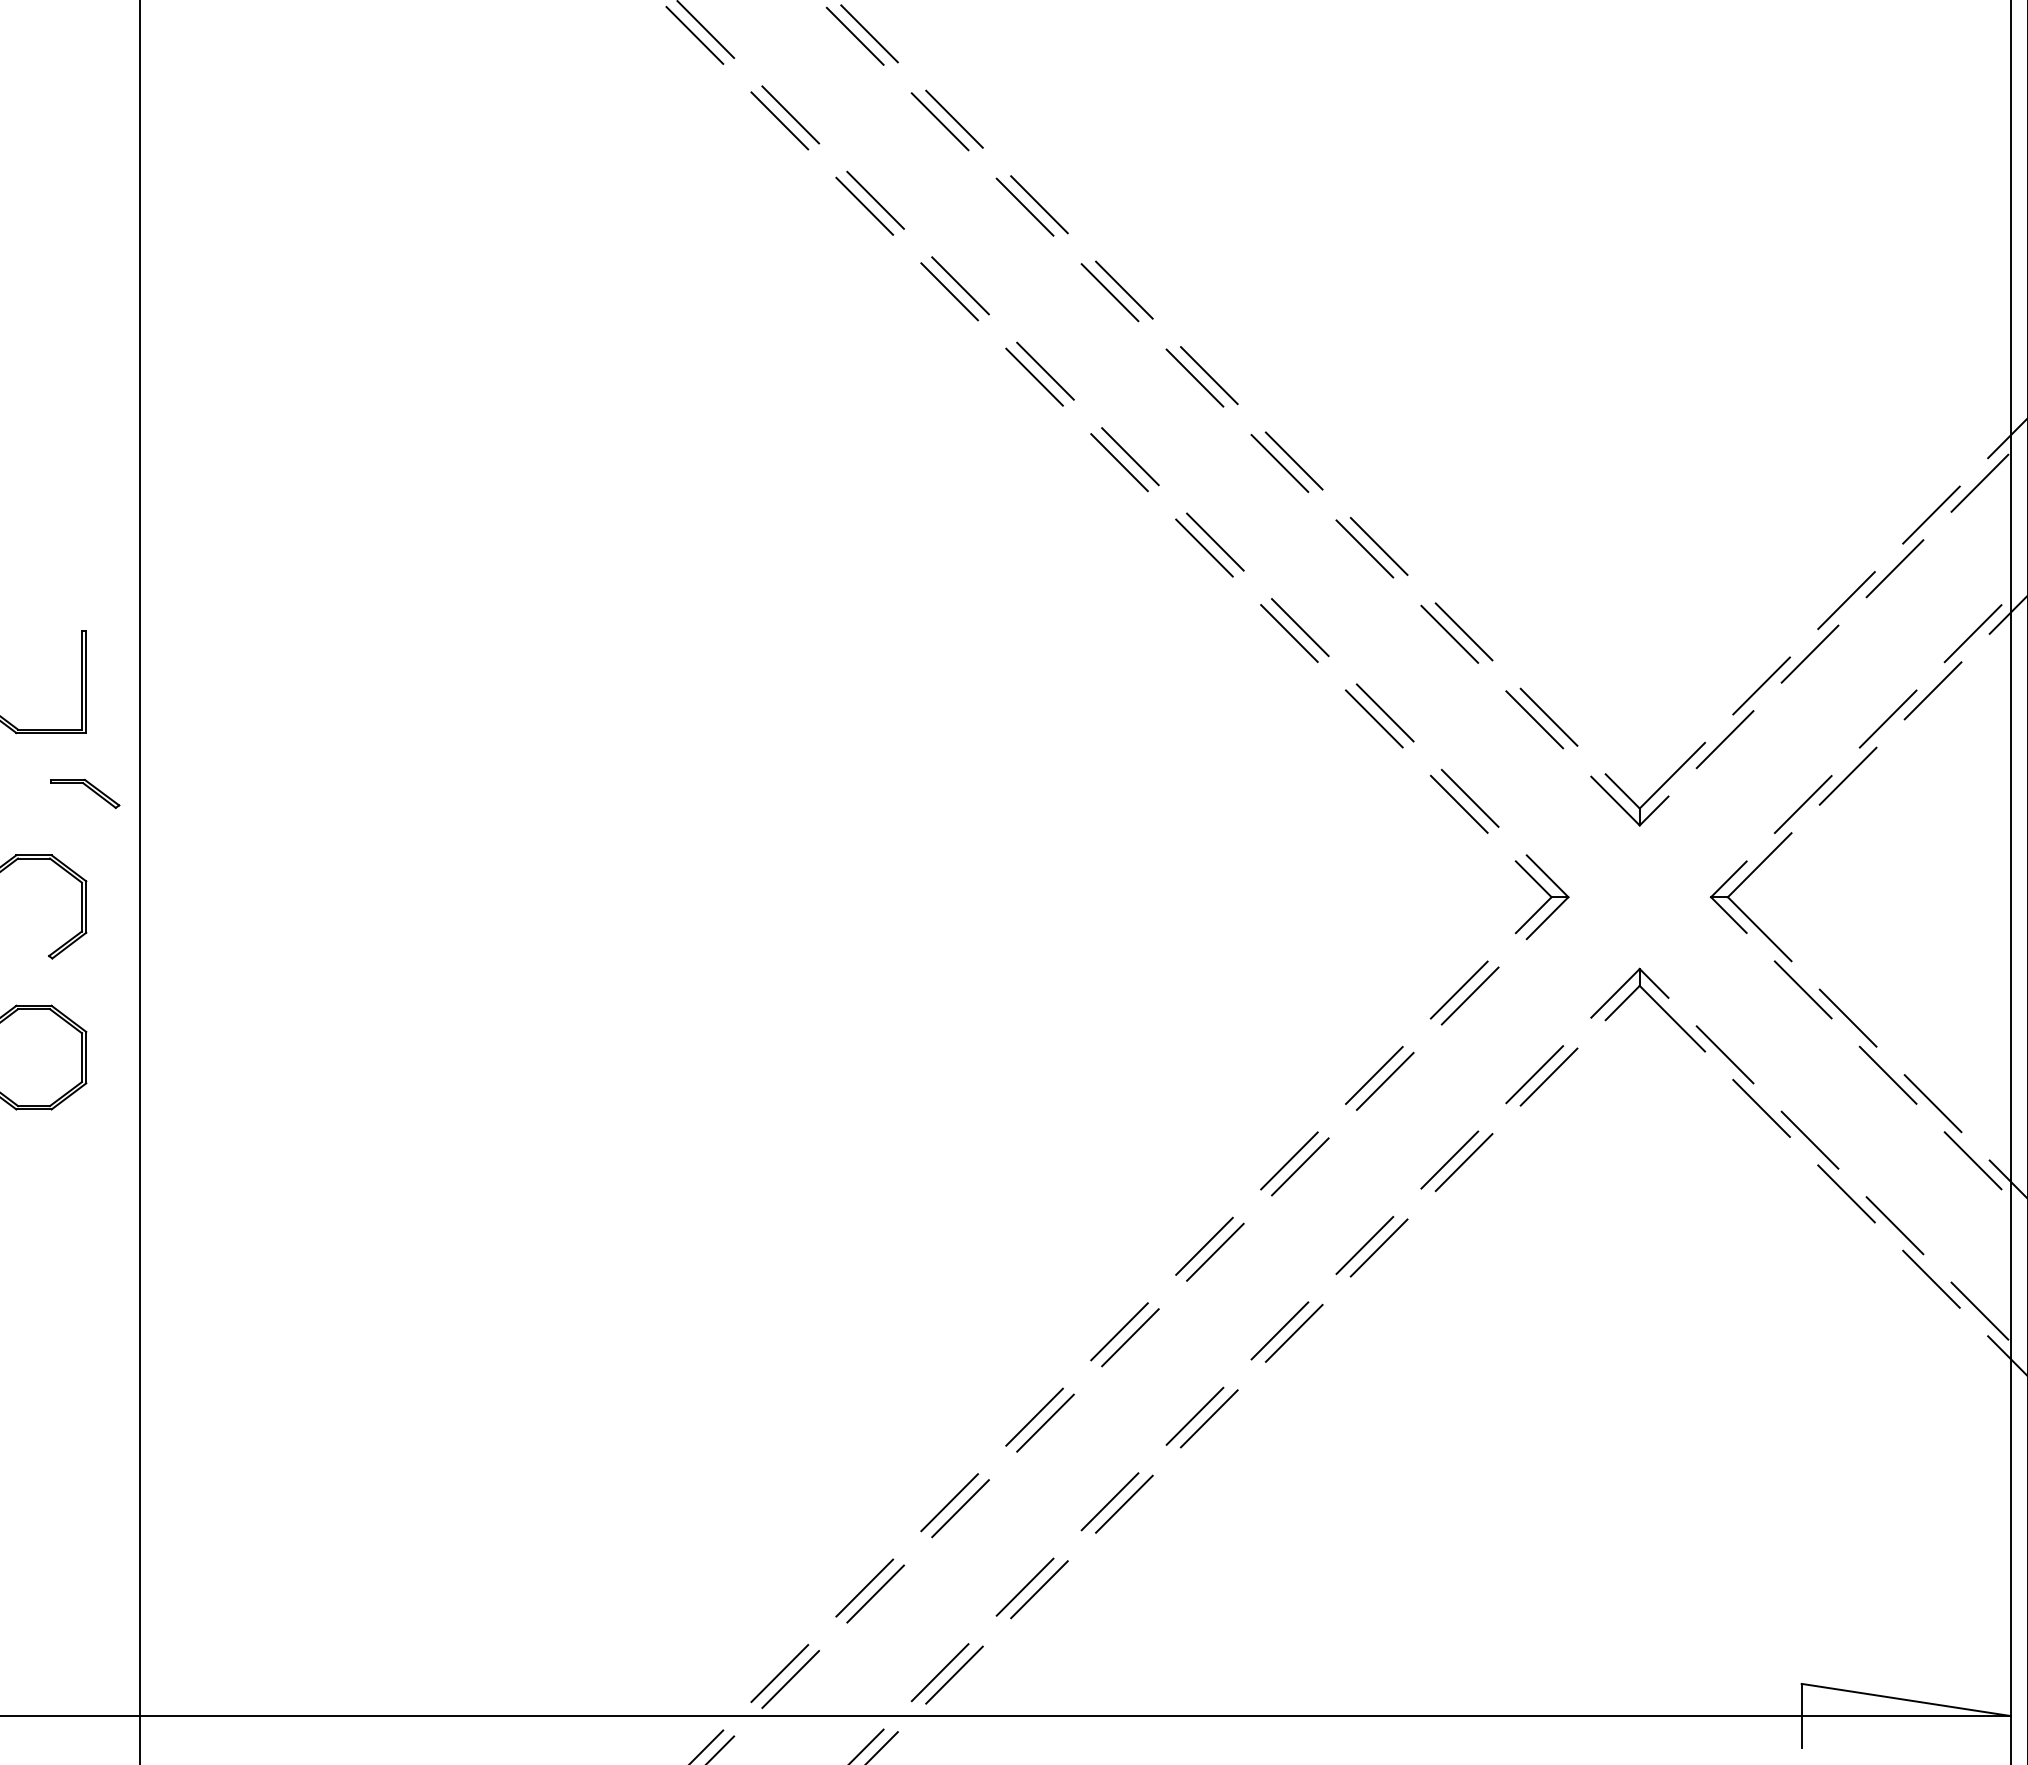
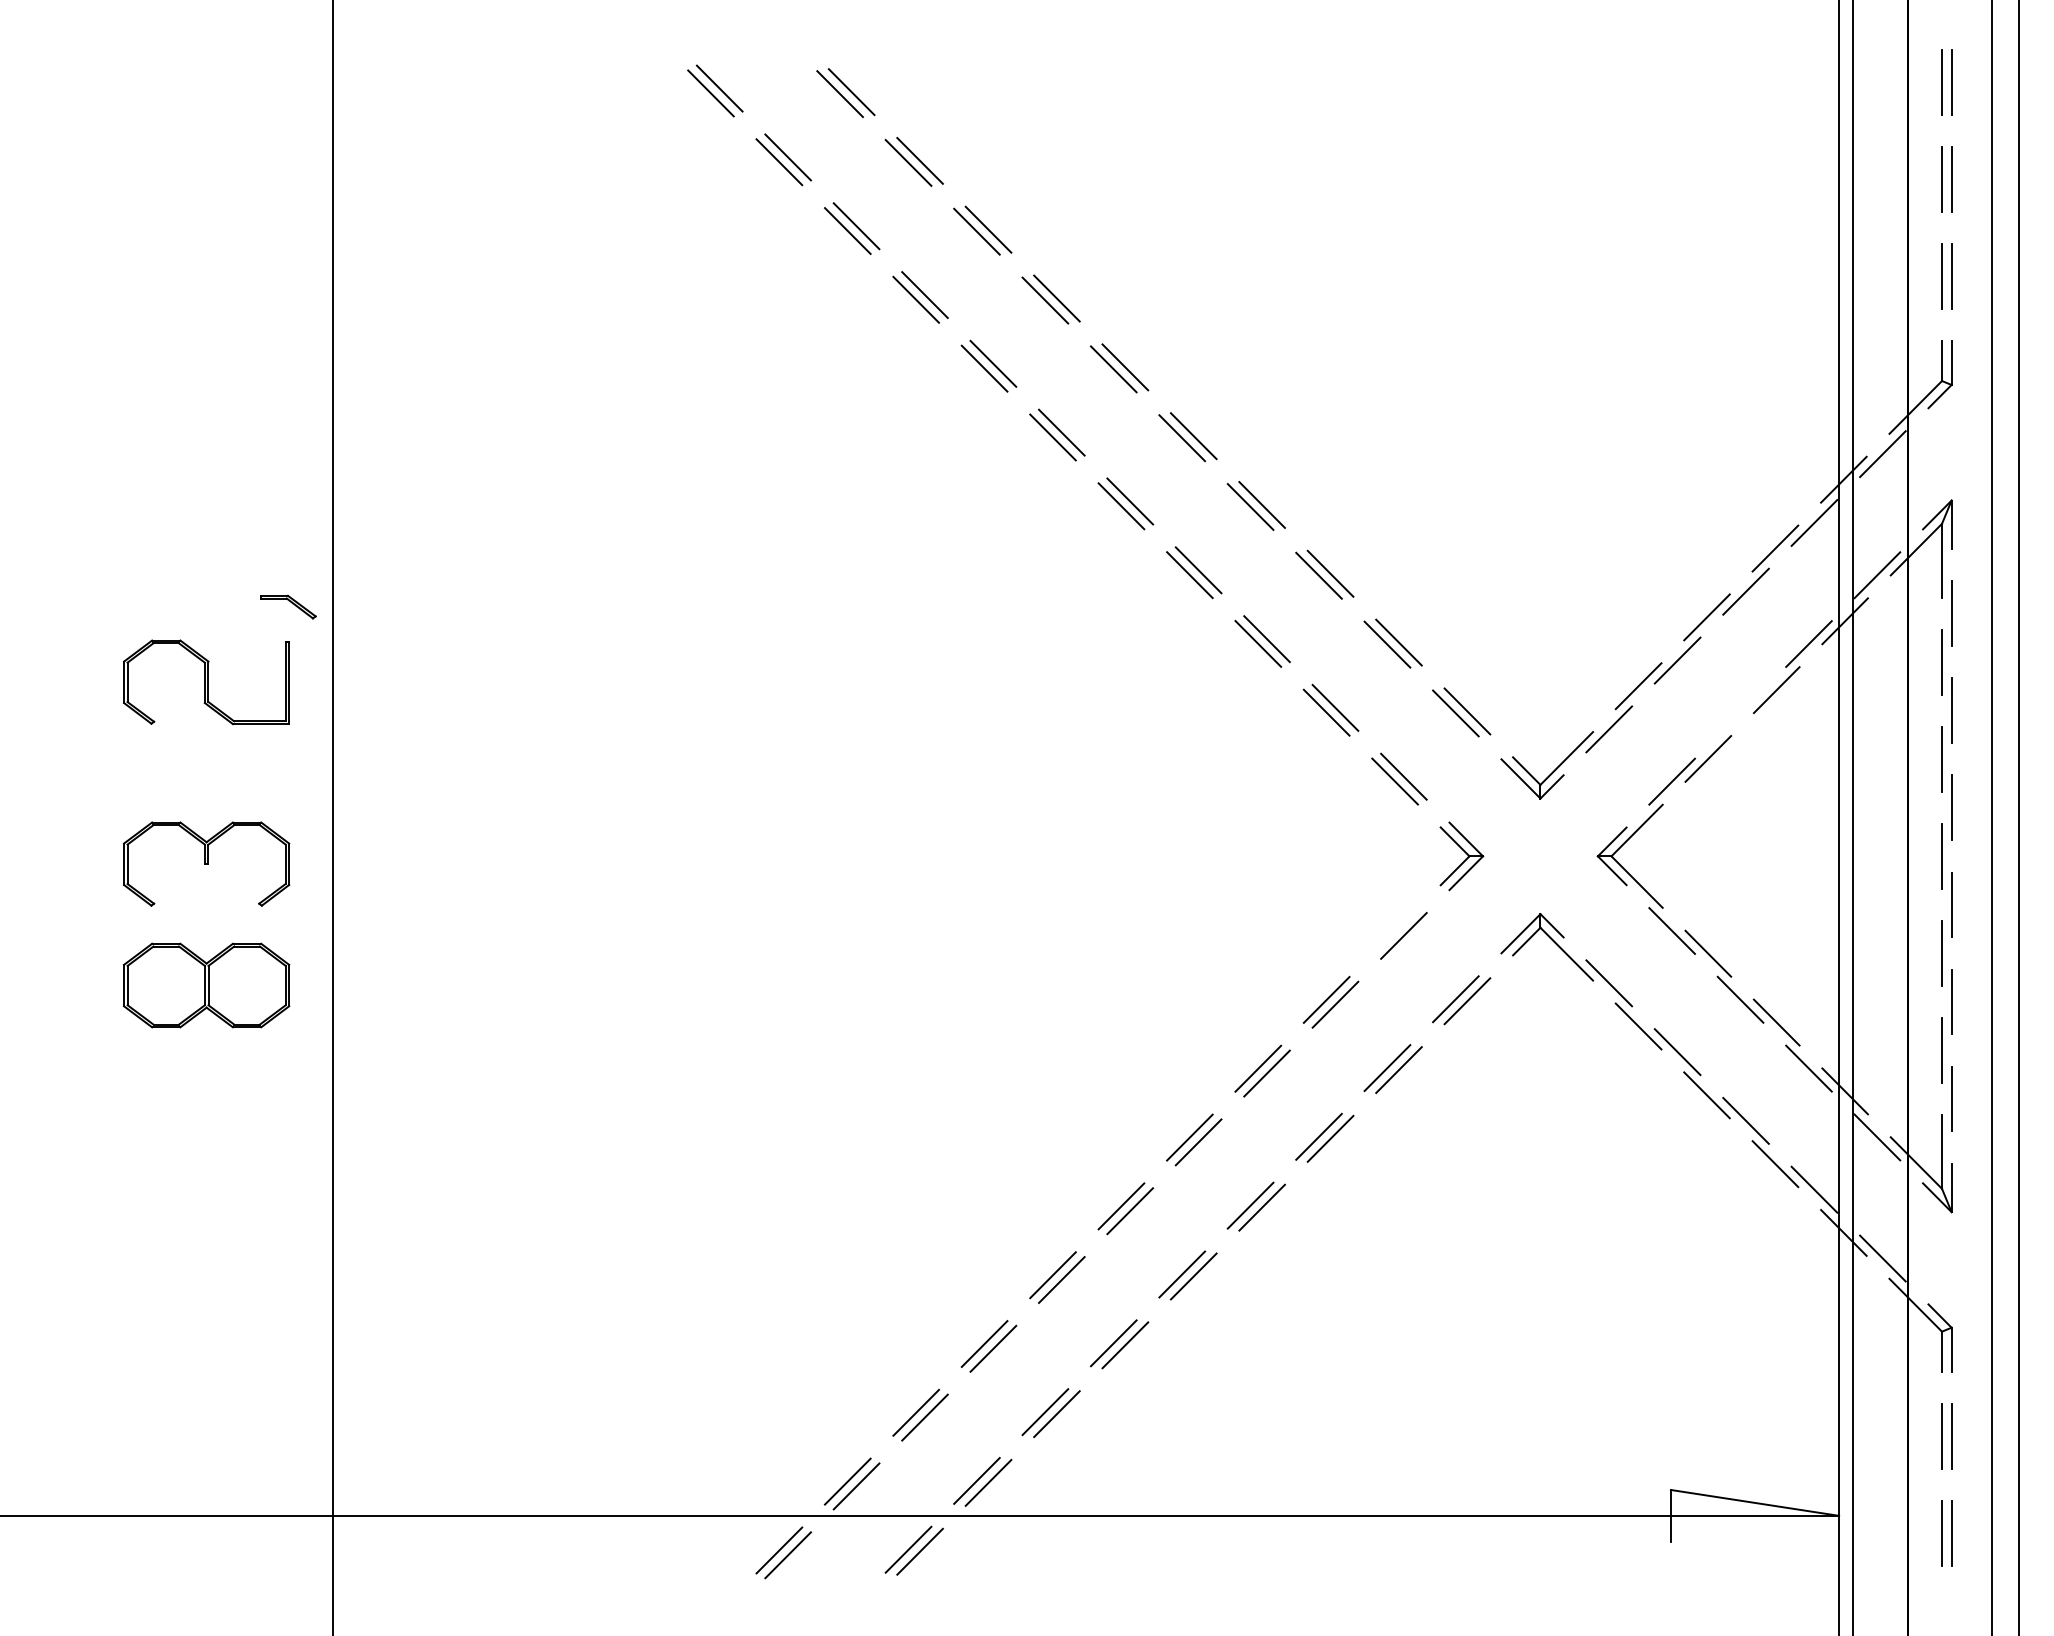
line: (1888, 718) -> (1740, 712), removed
part: (85, 793) -> (288, 606), moved
line: (1458, 990) -> (1394, 931), removed

